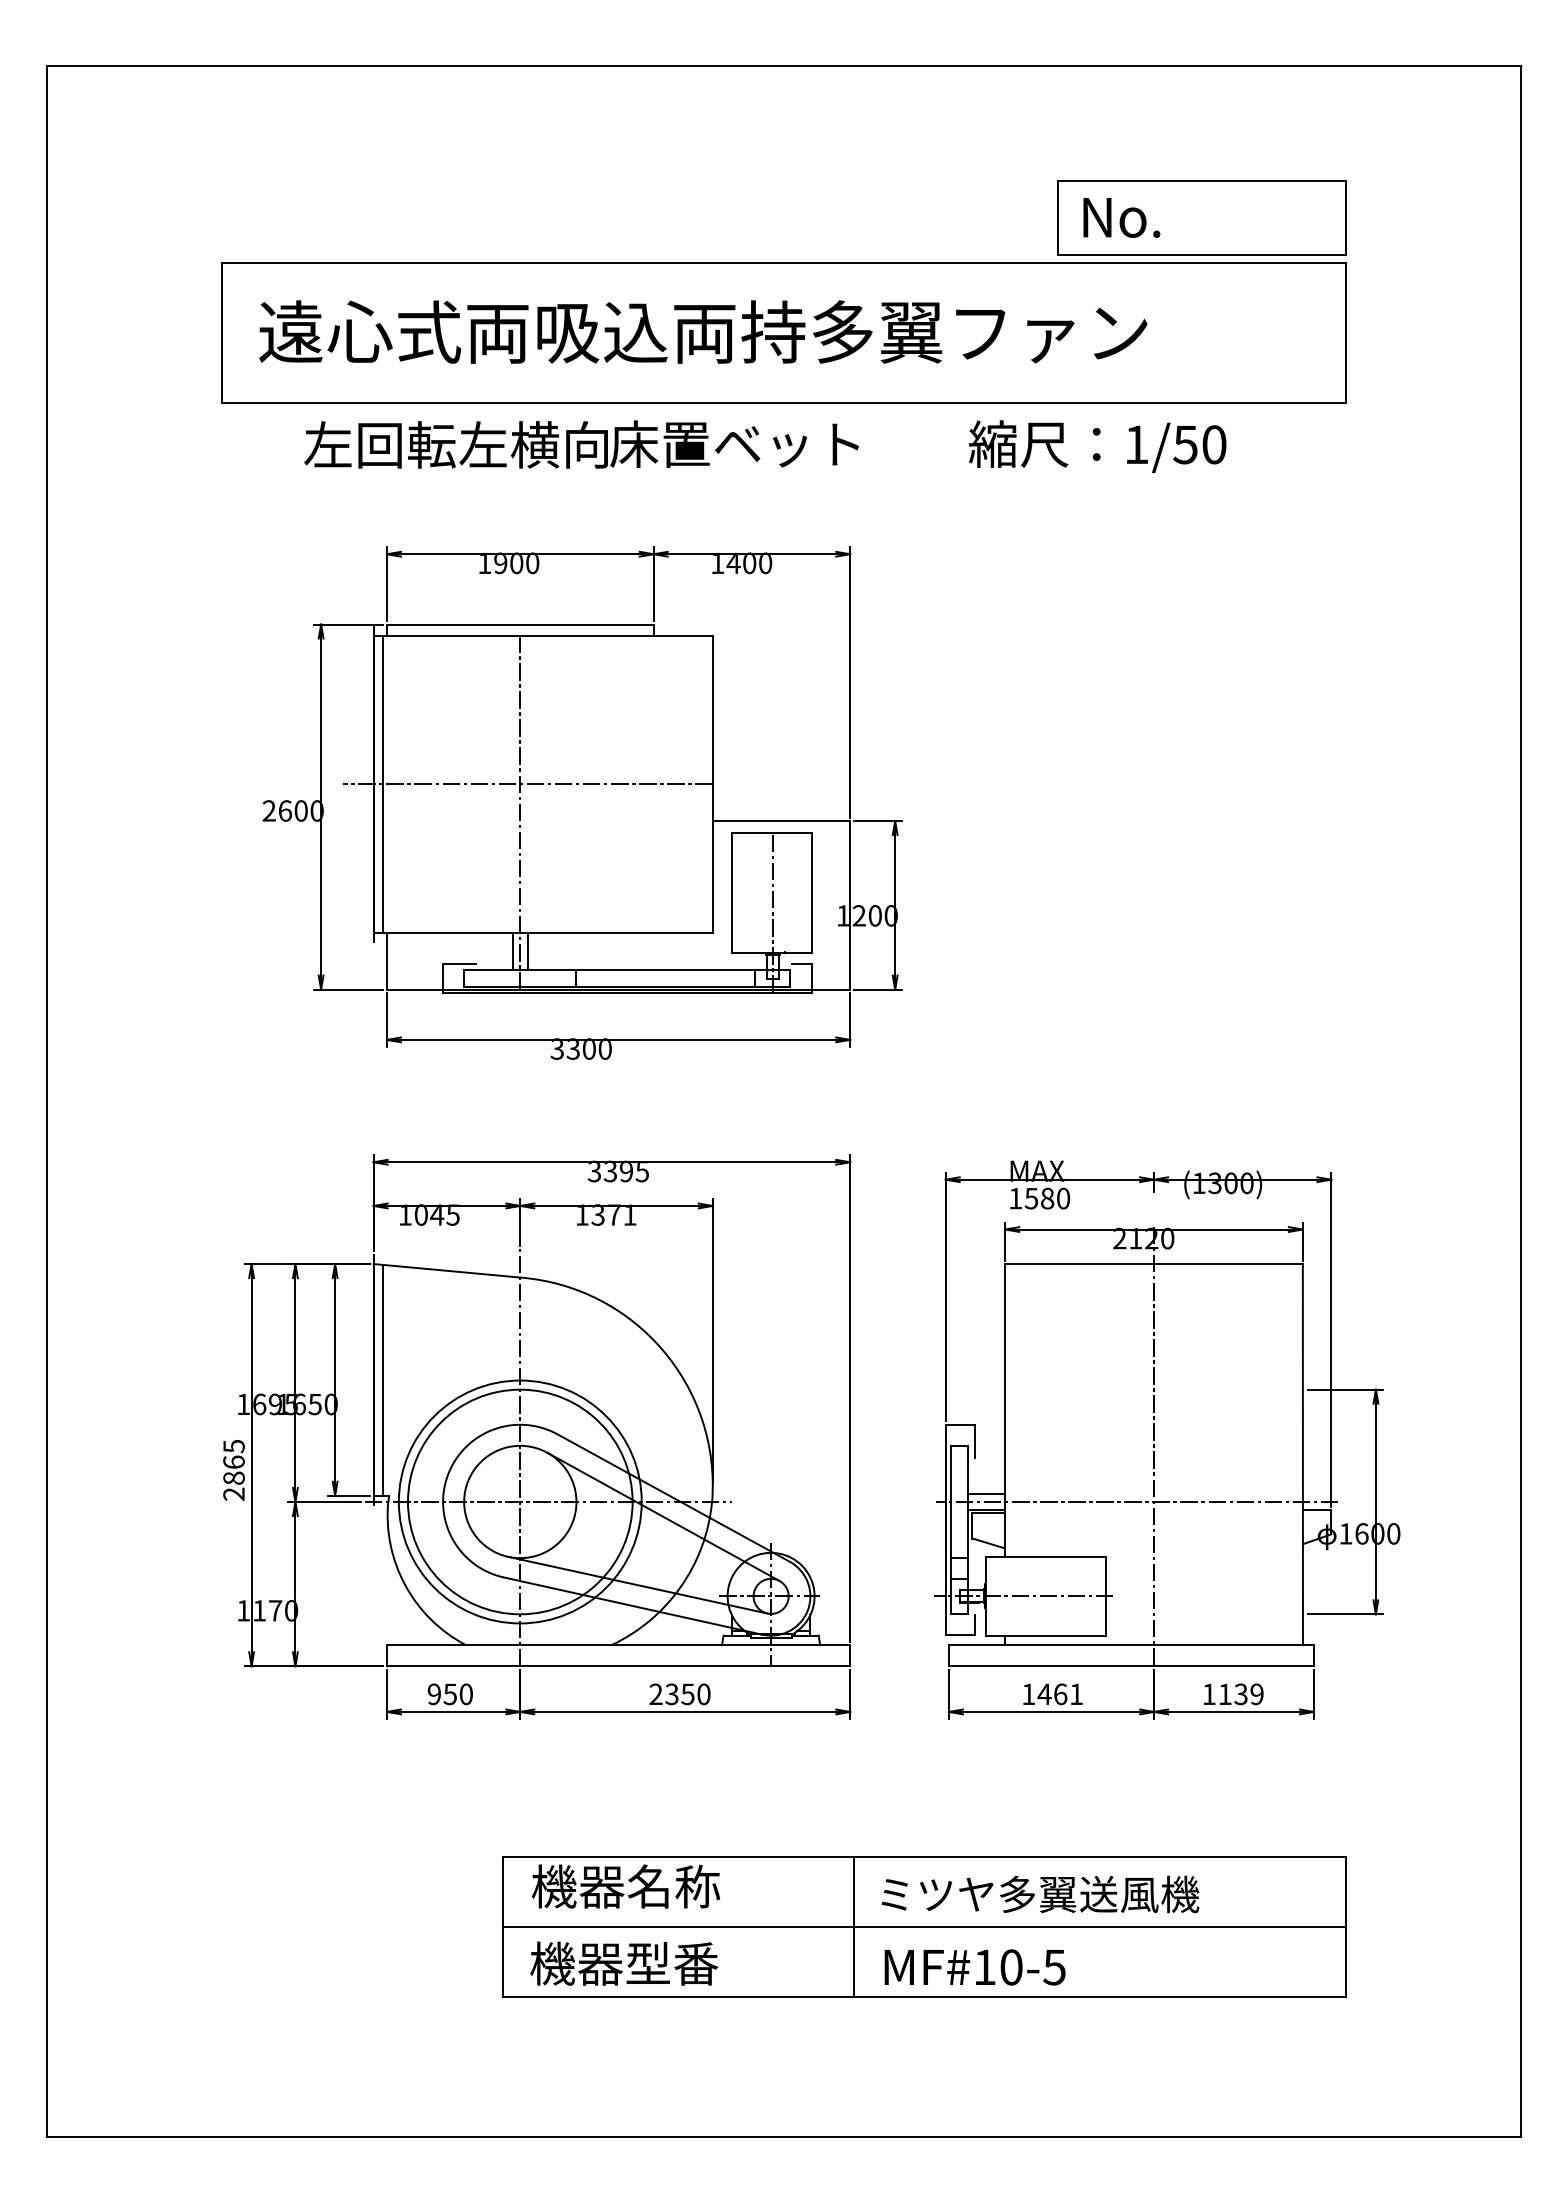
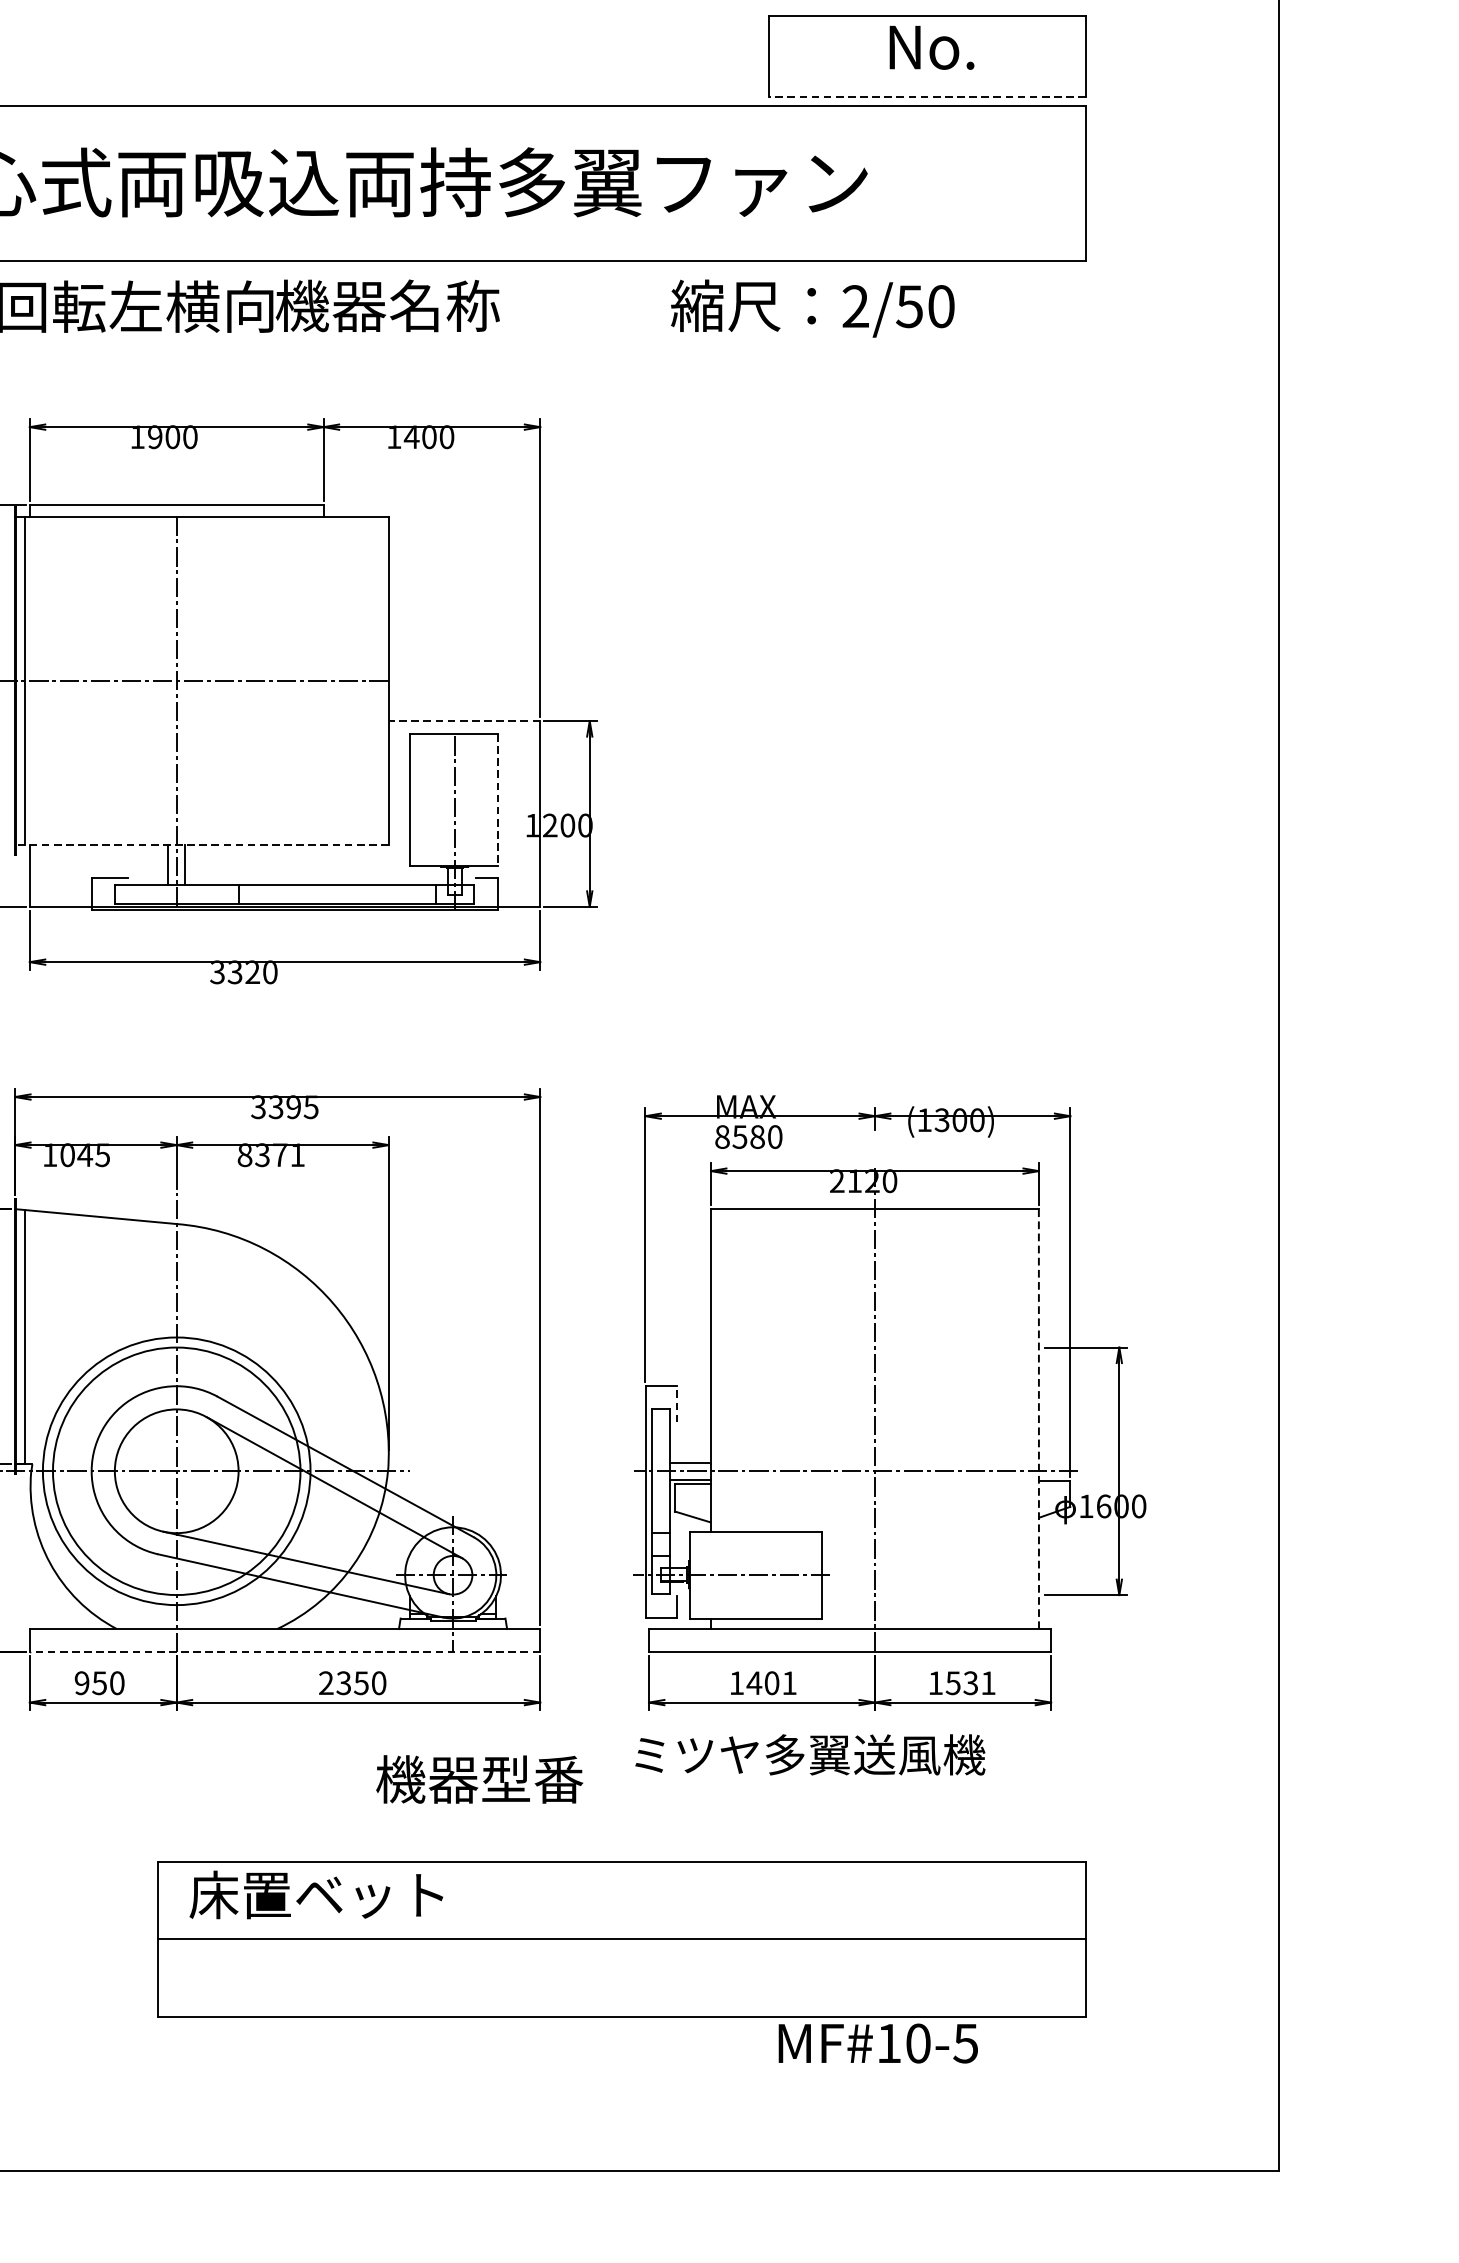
text: (1121, 217) -> (931, 47), moved
line: (1201, 254) -> (927, 96), solid -> dashed
text: (734, 443) -> (412, 305), 床置ベット -> 機器名称
text: (1136, 444) -> (855, 306), 1/50 -> 2/50
line: (781, 821) -> (464, 721), solid -> dashed
line: (812, 892) -> (498, 799), solid -> dashed
line: (543, 933) -> (202, 844), solid -> dashed
text: (588, 1048) -> (251, 971), 3300 -> 3320
text: (1015, 1198) -> (722, 1136), 1580 -> 8580
text: (581, 1214) -> (244, 1154), 1371 -> 8371
line: (974, 1440) -> (677, 1403), solid -> dashed
line: (1302, 1454) -> (1038, 1418), solid -> dashed
line: (618, 1666) -> (284, 1652), solid -> dashed
text: (1060, 1694) -> (771, 1683), 1461 -> 1401
text: (1240, 1694) -> (970, 1683), 1139 -> 1531
text: (646, 1886) -> (315, 1894), 機器名称 -> 床置ベット
text: (1040, 1894) -> (810, 1754), moved
line: (854, 1926) -> (544, 1938), removed
text: (624, 1963) -> (479, 1779), moved
text: (974, 1967) -> (877, 2043), moved

